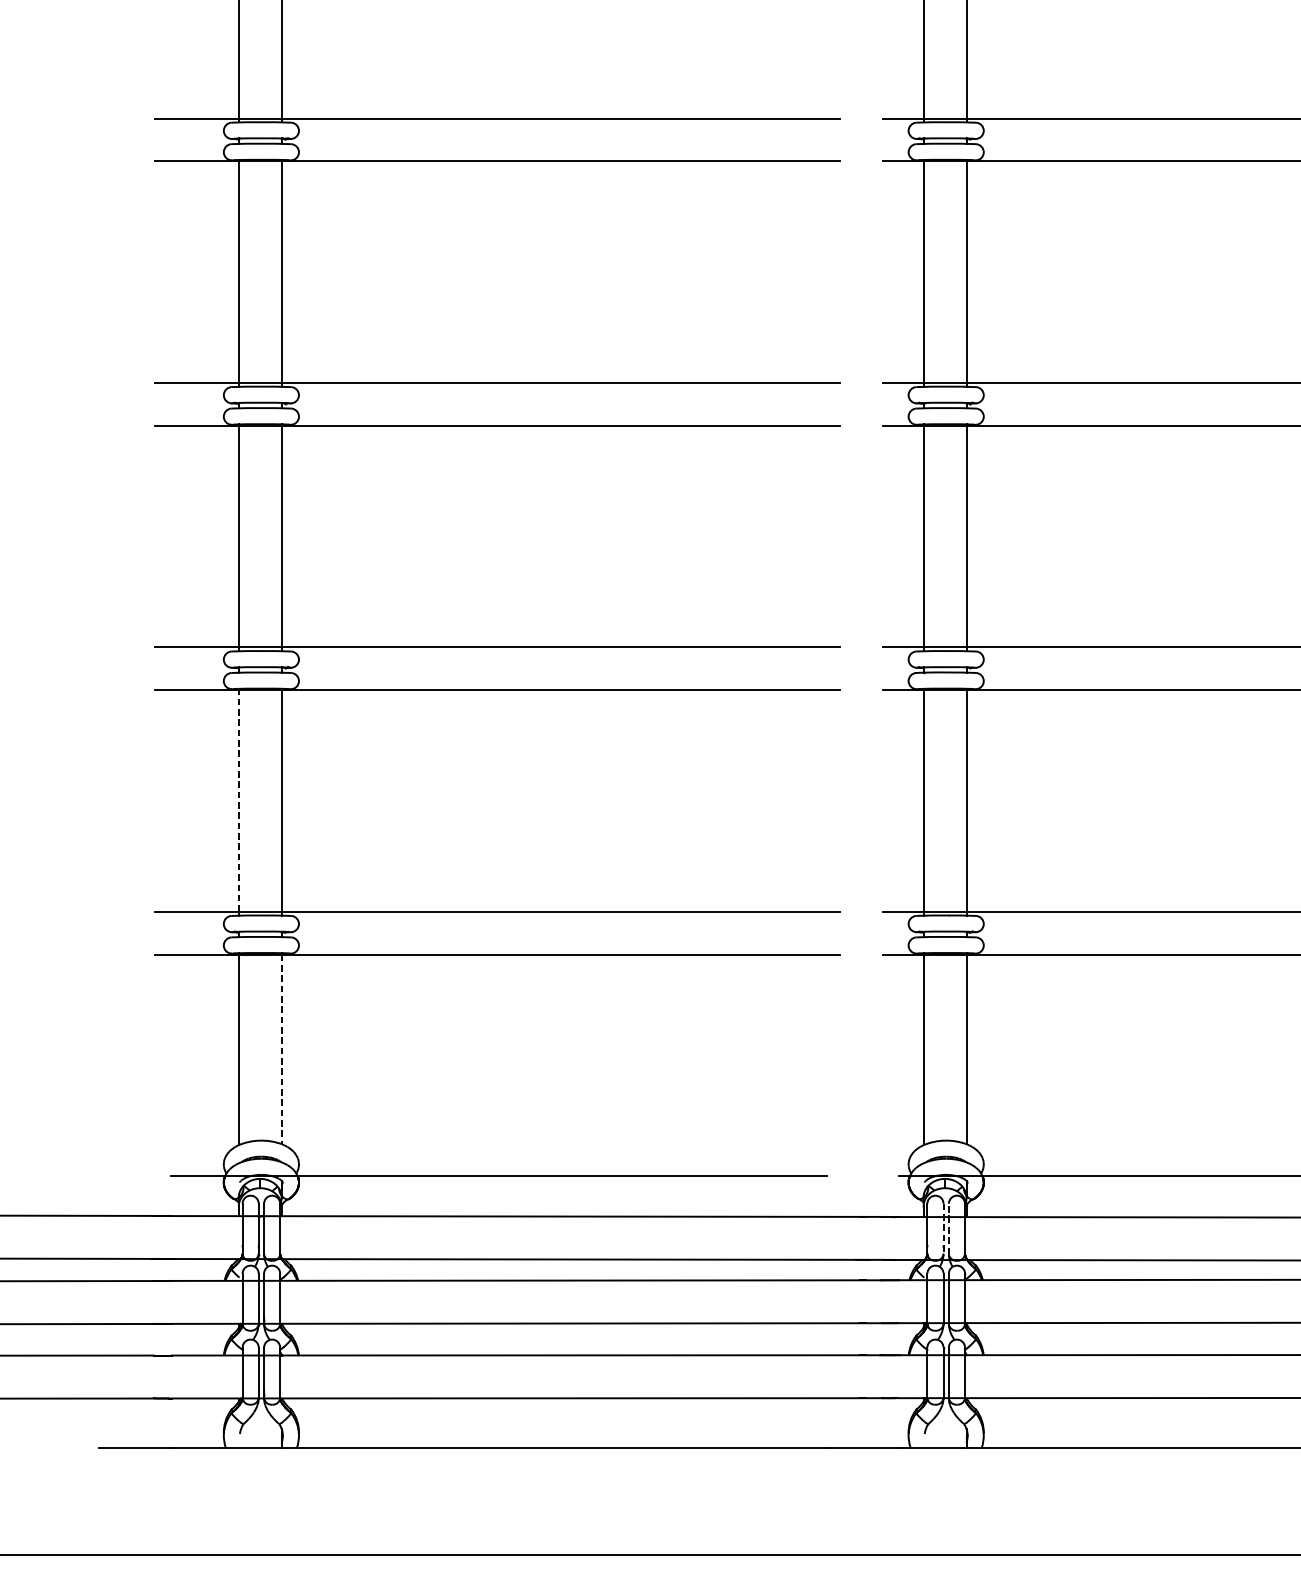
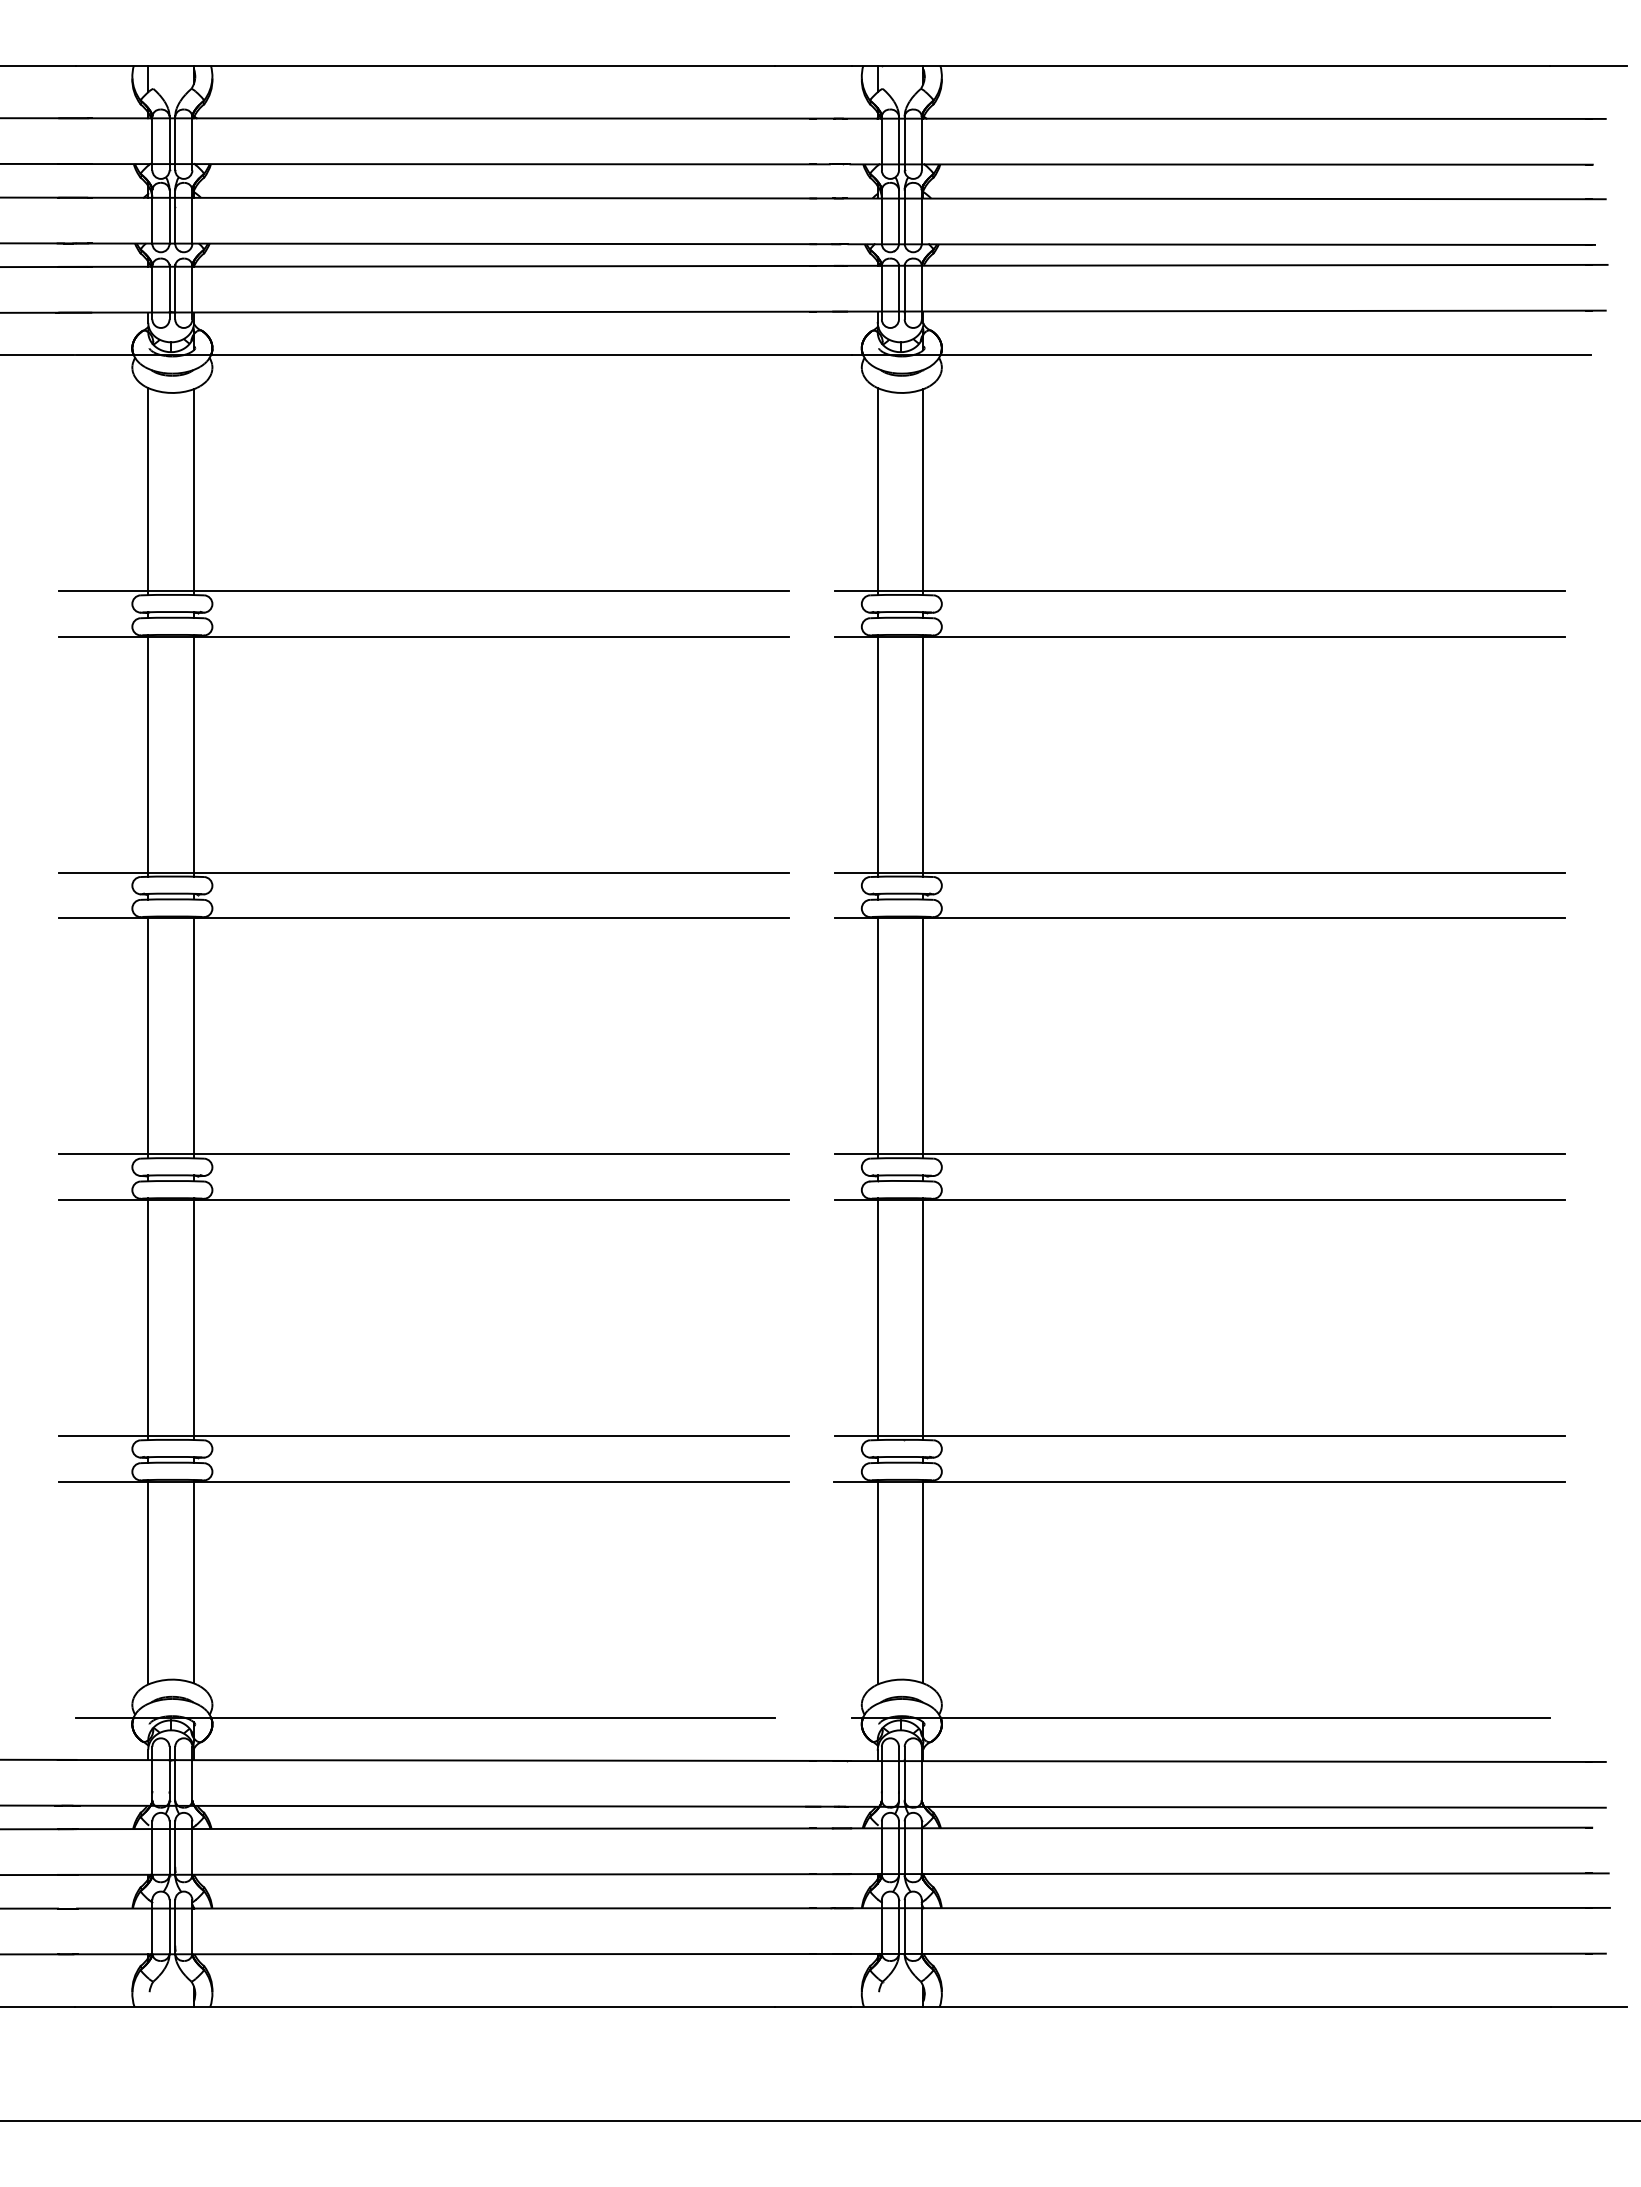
line: (238, 800) -> (148, 1317), dashed -> solid
line: (282, 1049) -> (194, 1582), dashed -> solid
line: (943, 1228) -> (898, 1773), dashed -> solid
line: (948, 1228) -> (904, 1773), dashed -> solid

